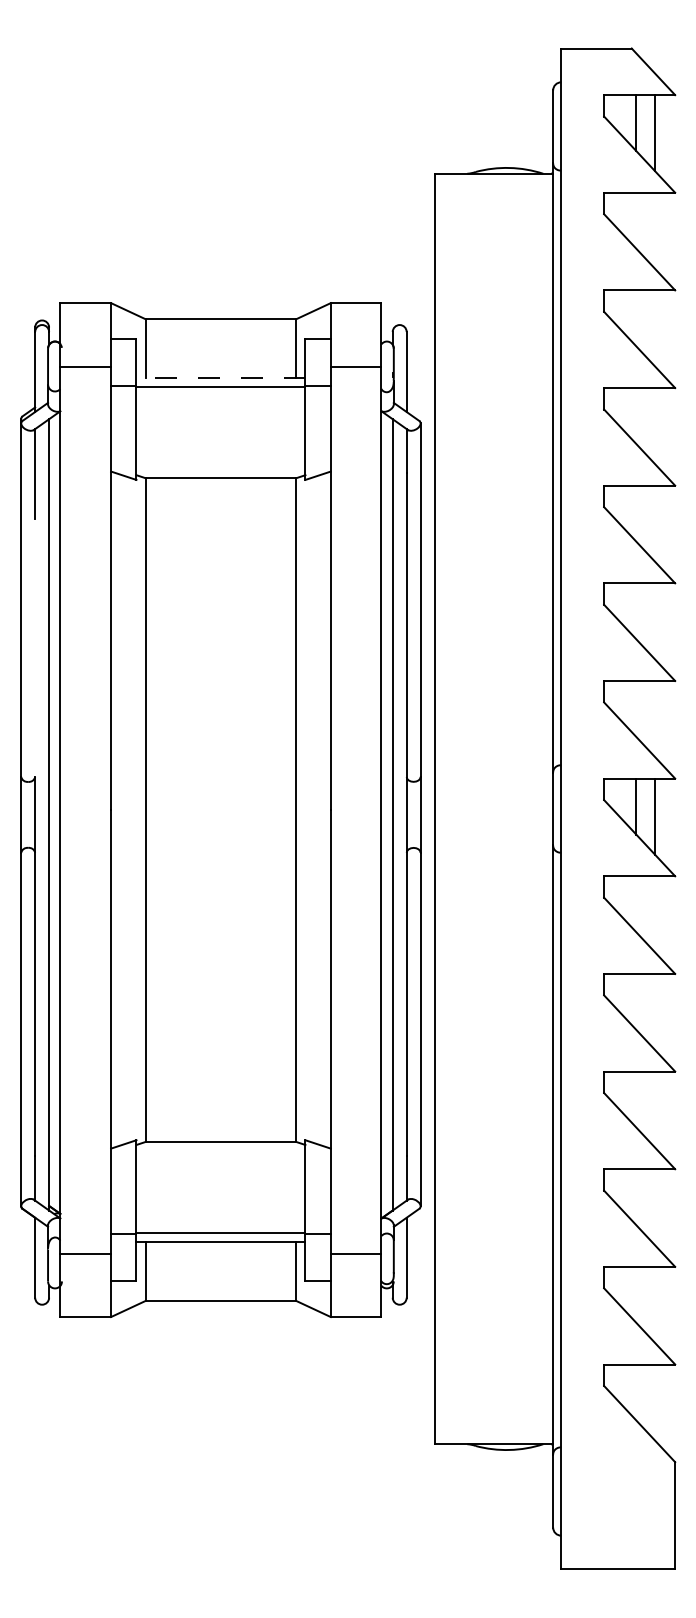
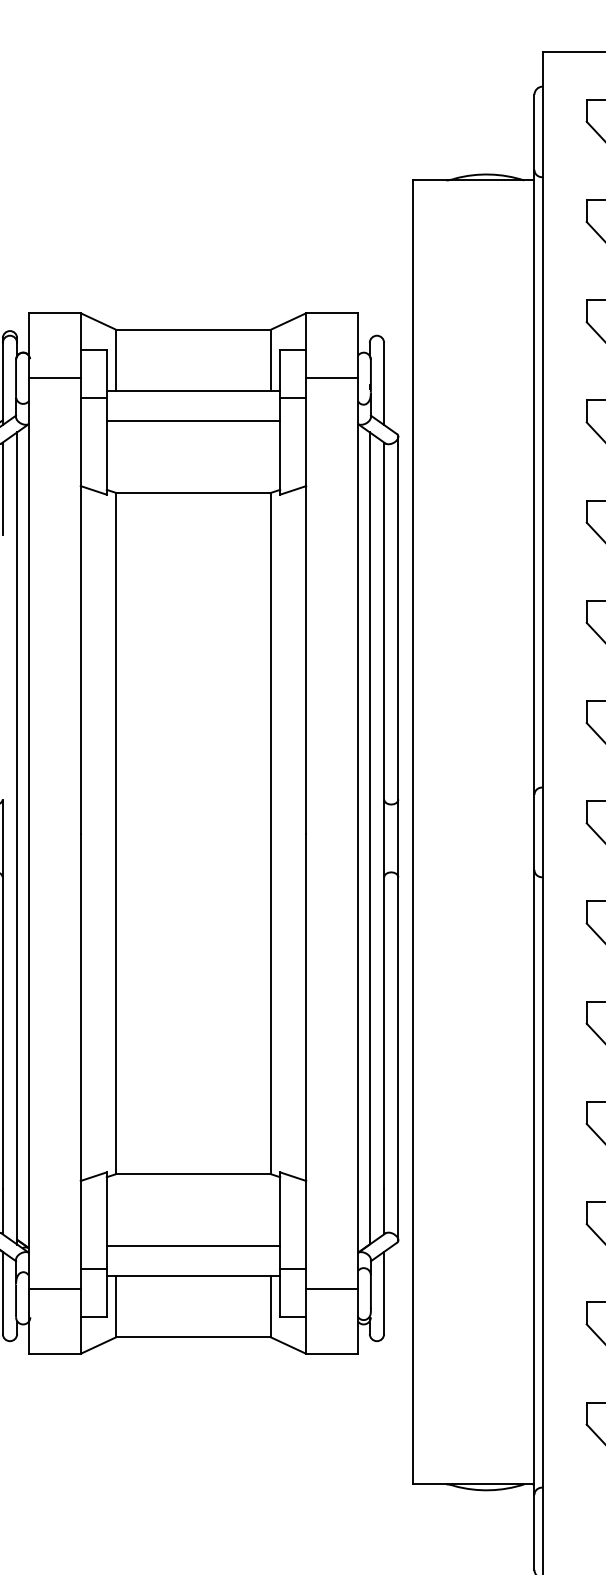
line: (220, 378) -> (193, 390), dashed -> solid
line: (220, 387) -> (193, 421), moved
line: (220, 1232) -> (193, 1245), moved

